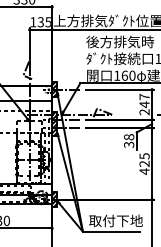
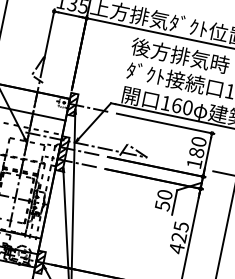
text: (144, 104) -> (196, 152), 247 -> 180
text: (128, 140) -> (163, 199), 38 -> 50

